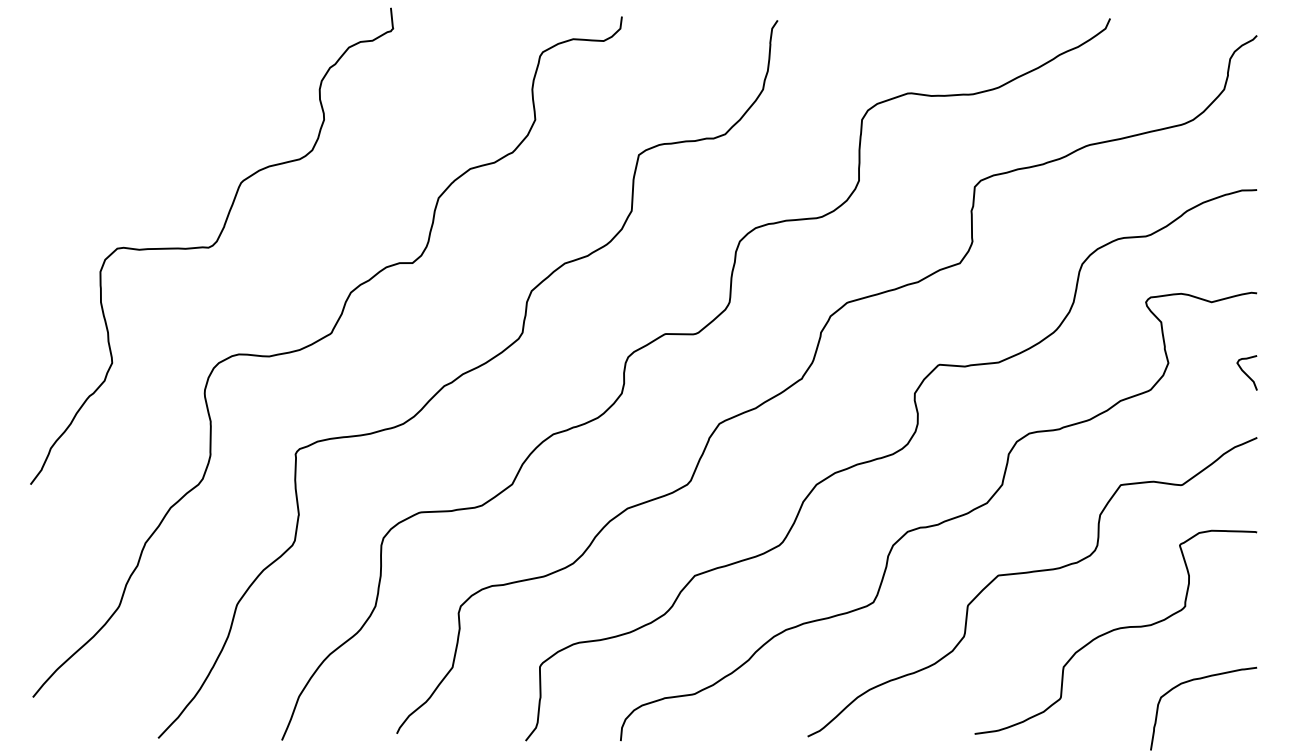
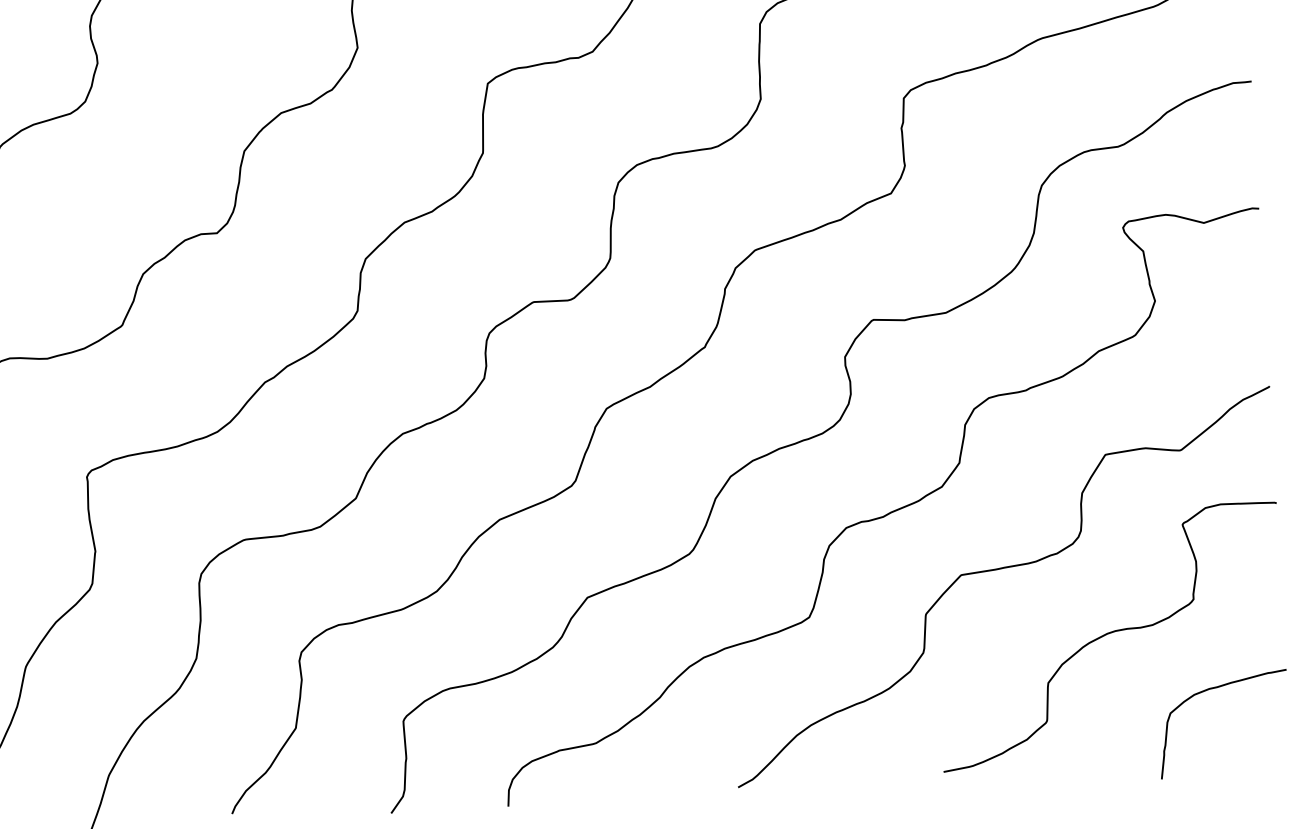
curve: (1245, 372) -> (1250, 307), removed

